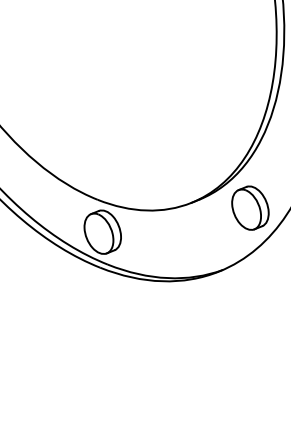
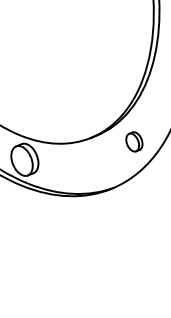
part: (250, 207) -> (134, 141), size x0.6

